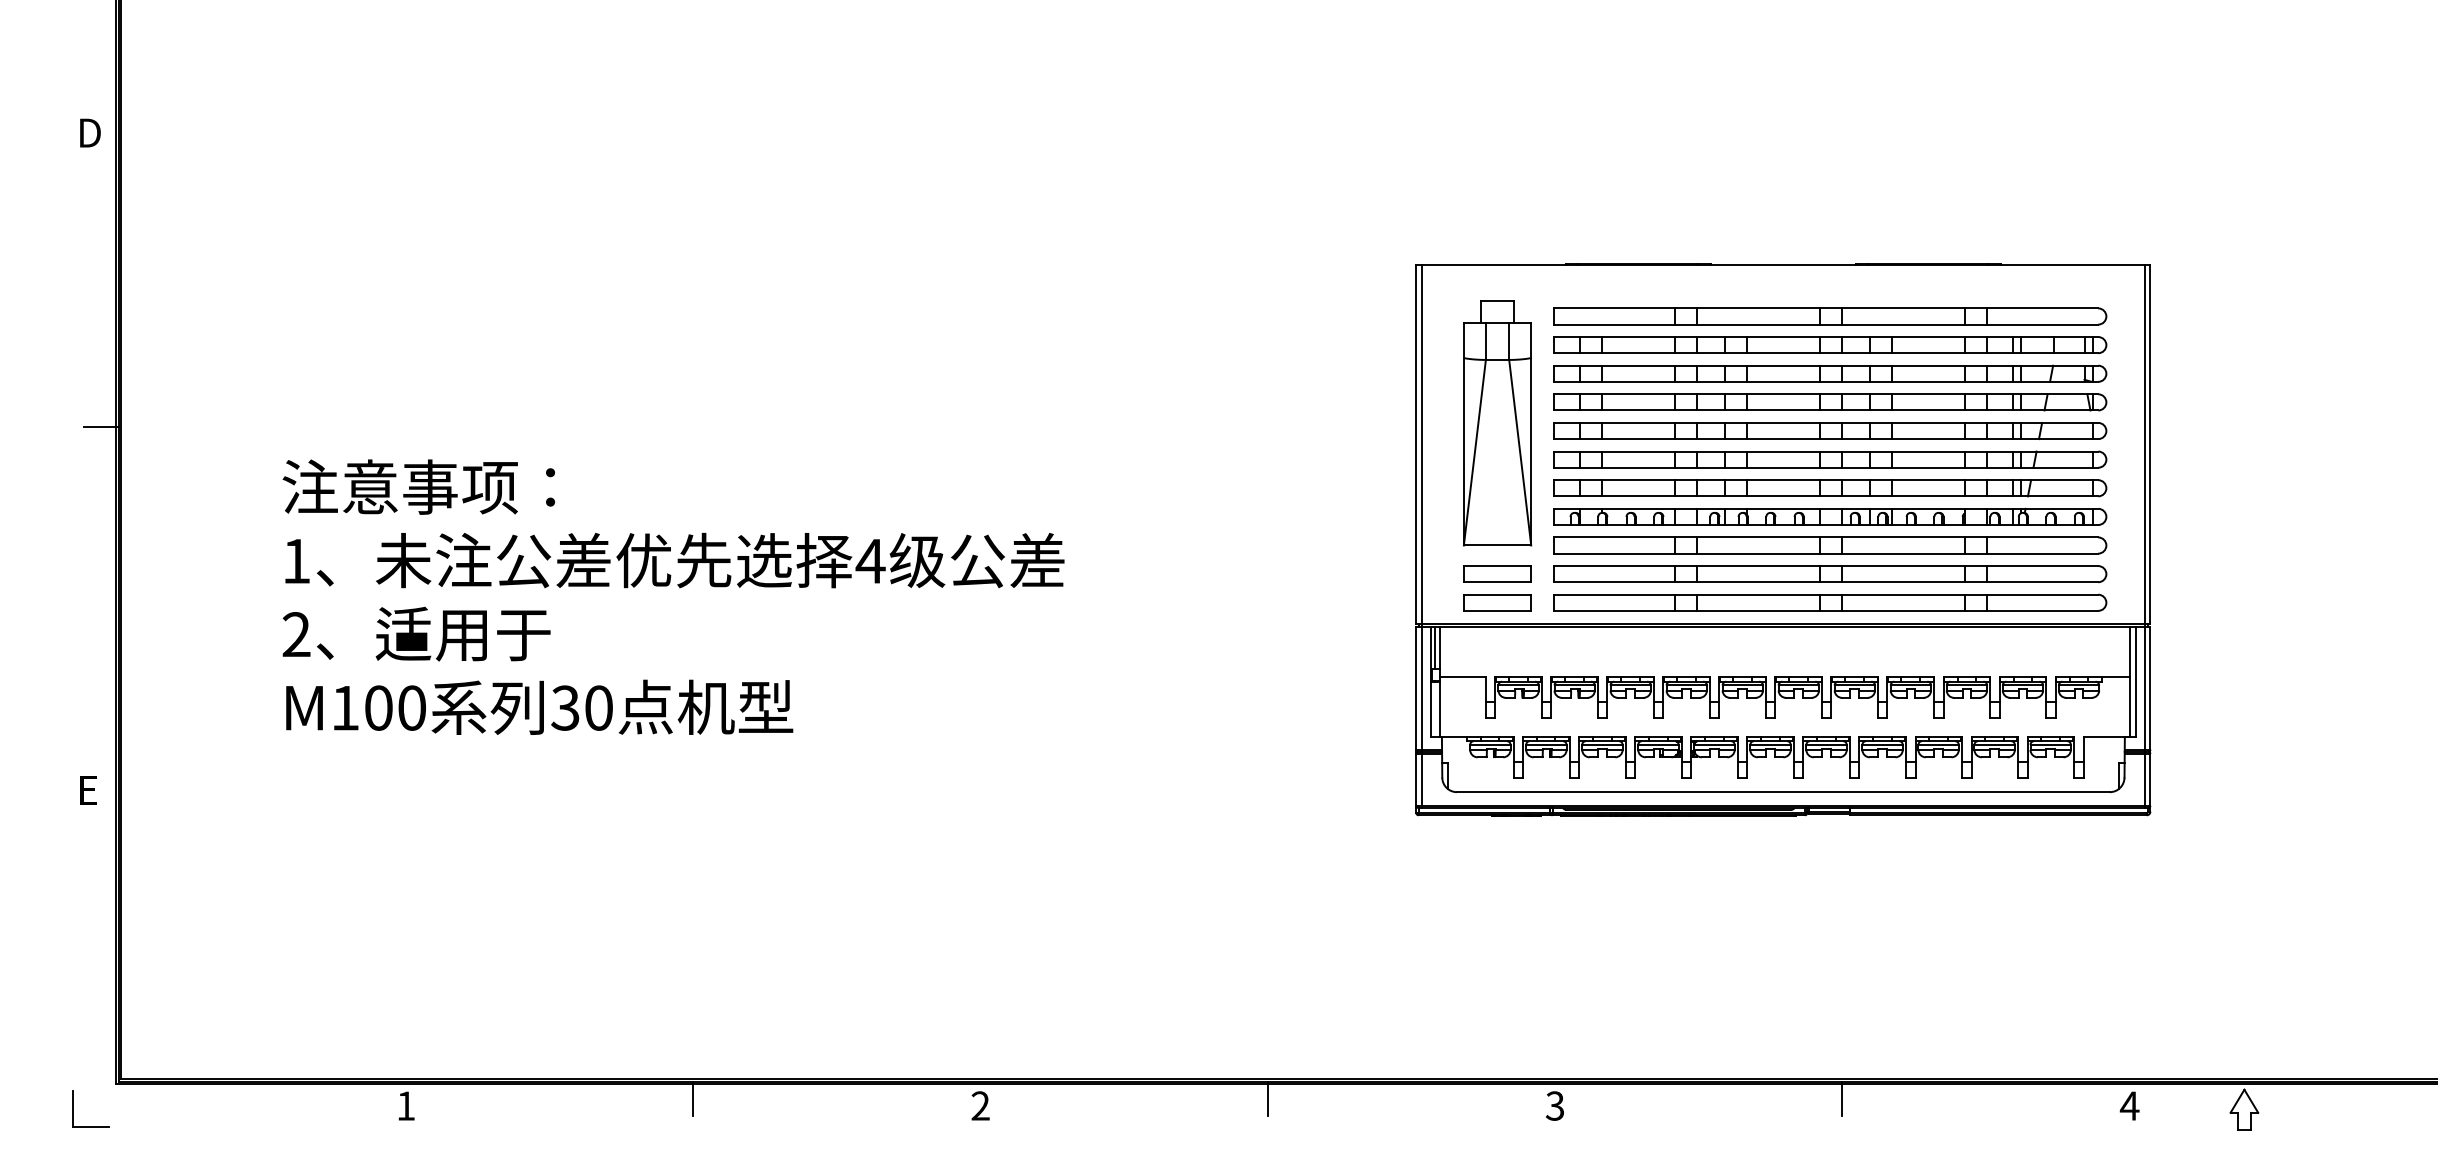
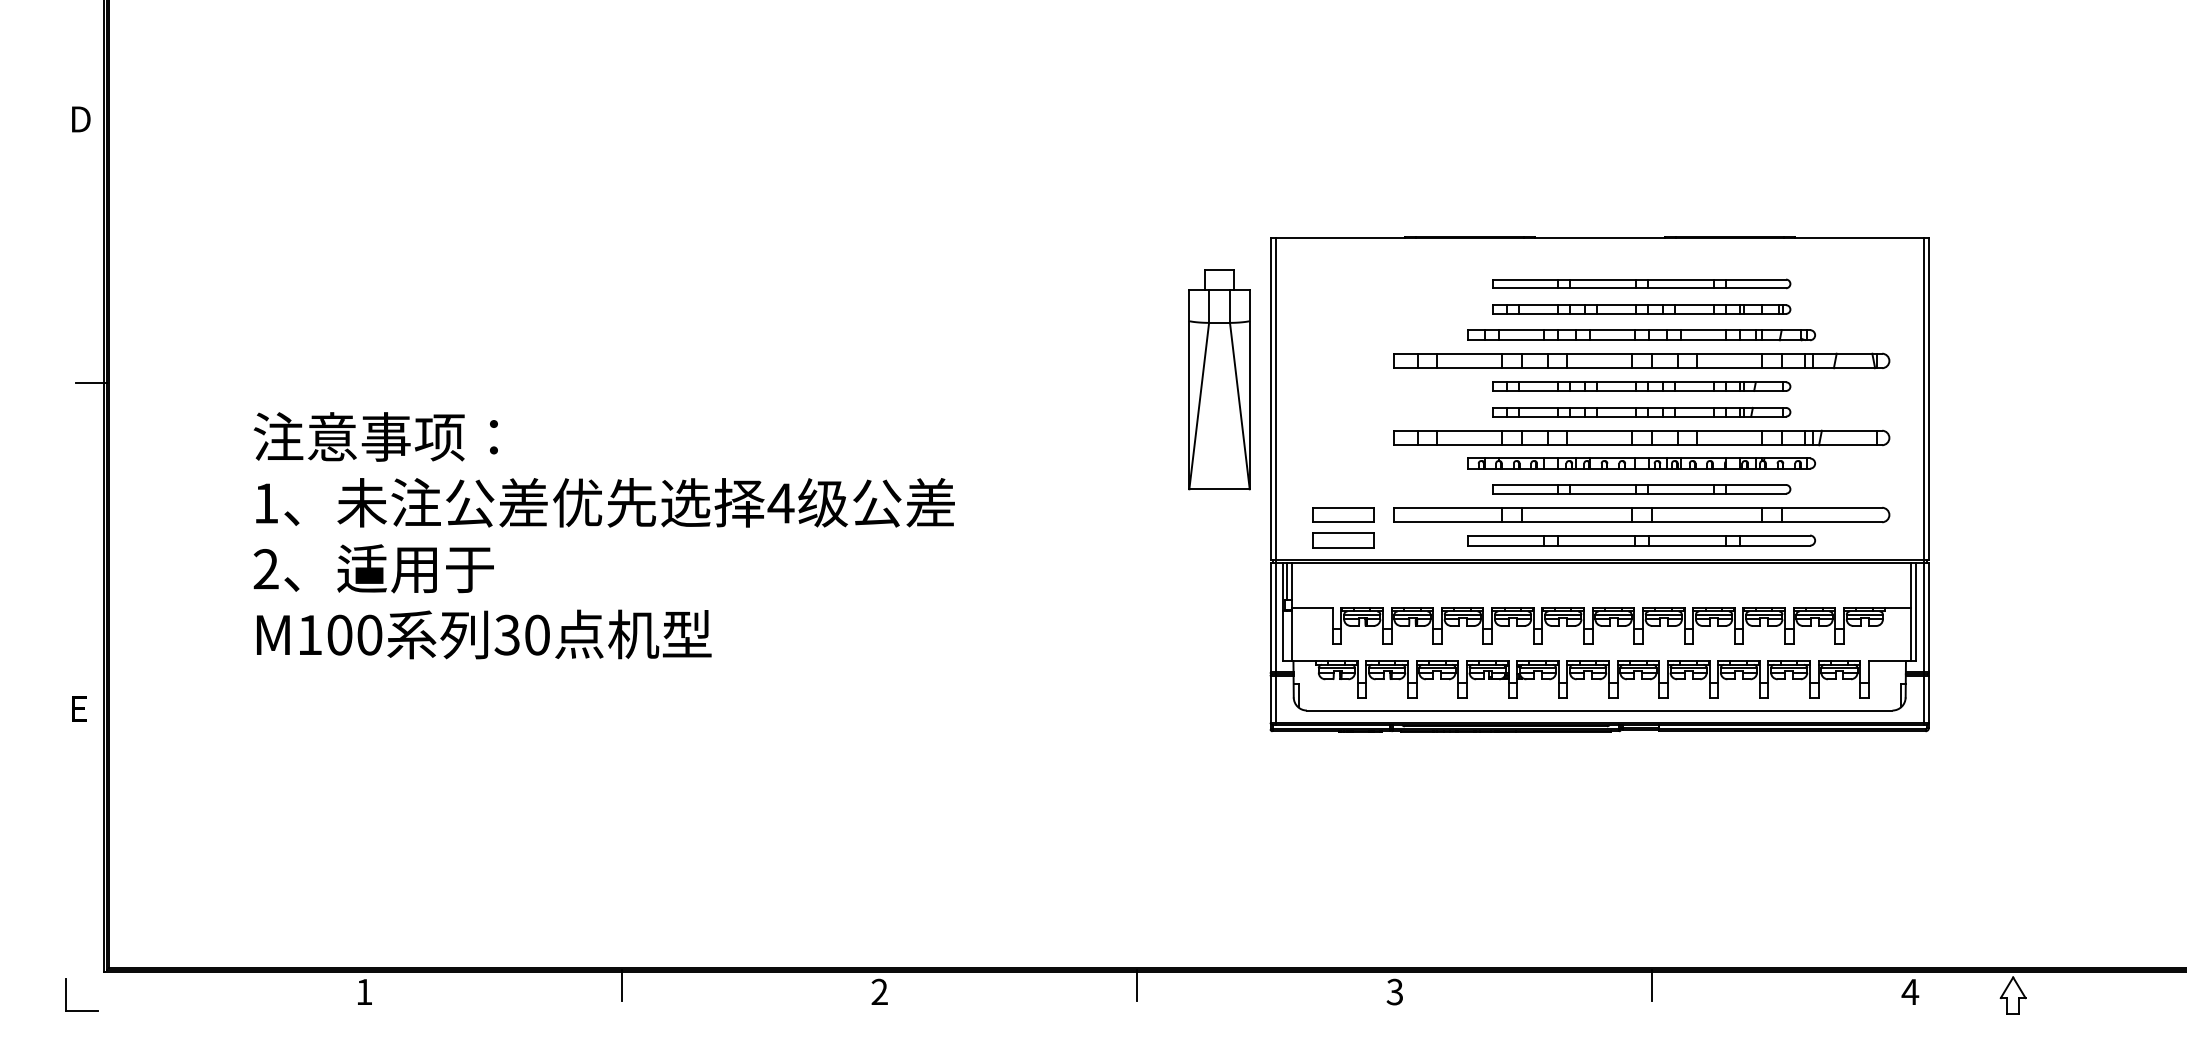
part: (1830, 316) -> (1641, 283), size x0.6
part: (1830, 344) -> (1641, 309), size x0.6
part: (1830, 373) -> (1641, 335), size x0.7
part: (1497, 423) -> (1219, 379), moved
part: (1830, 430) -> (1641, 386), size x0.6
part: (1830, 459) -> (1641, 412), size x0.6
part: (1830, 516) -> (1641, 463), size x0.7
part: (1830, 545) -> (1641, 489), size x0.6
part: (1830, 602) -> (1641, 540), size x0.7

